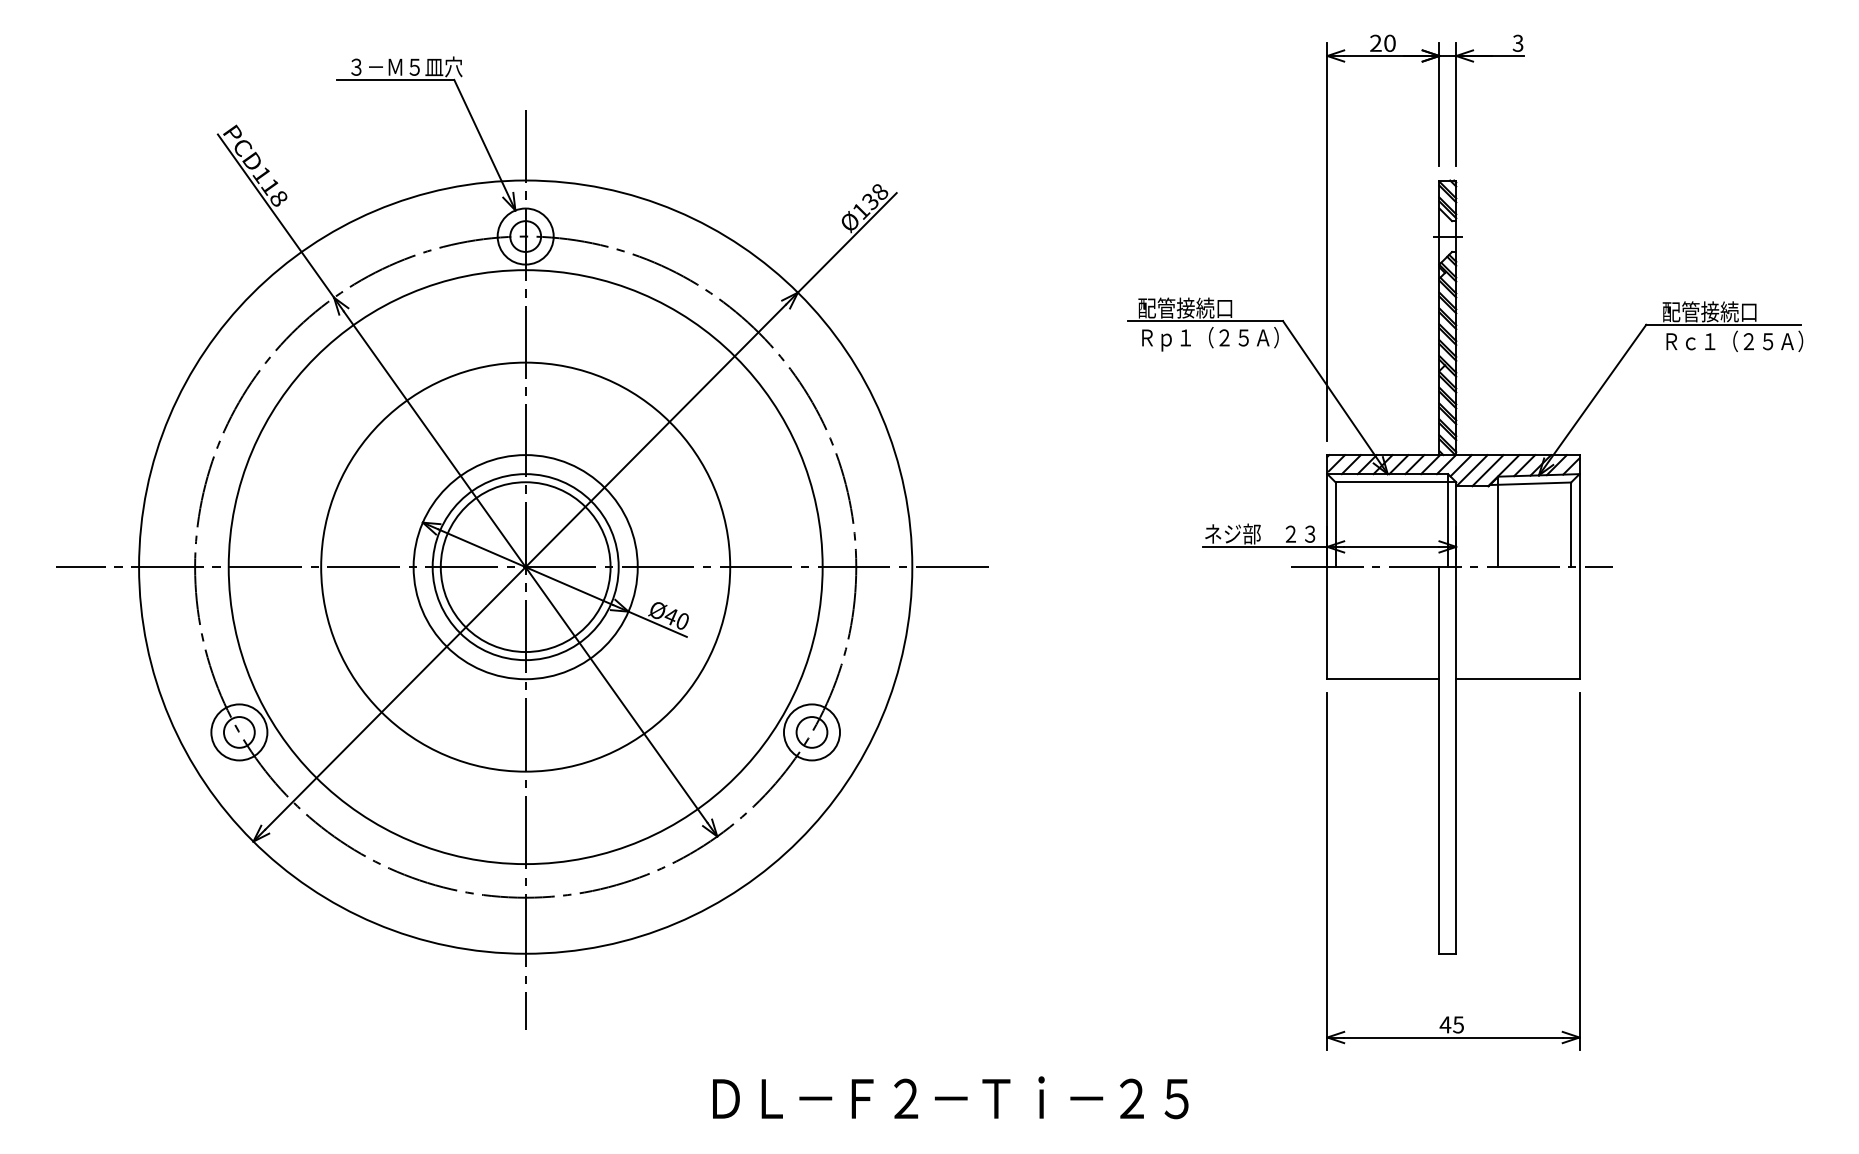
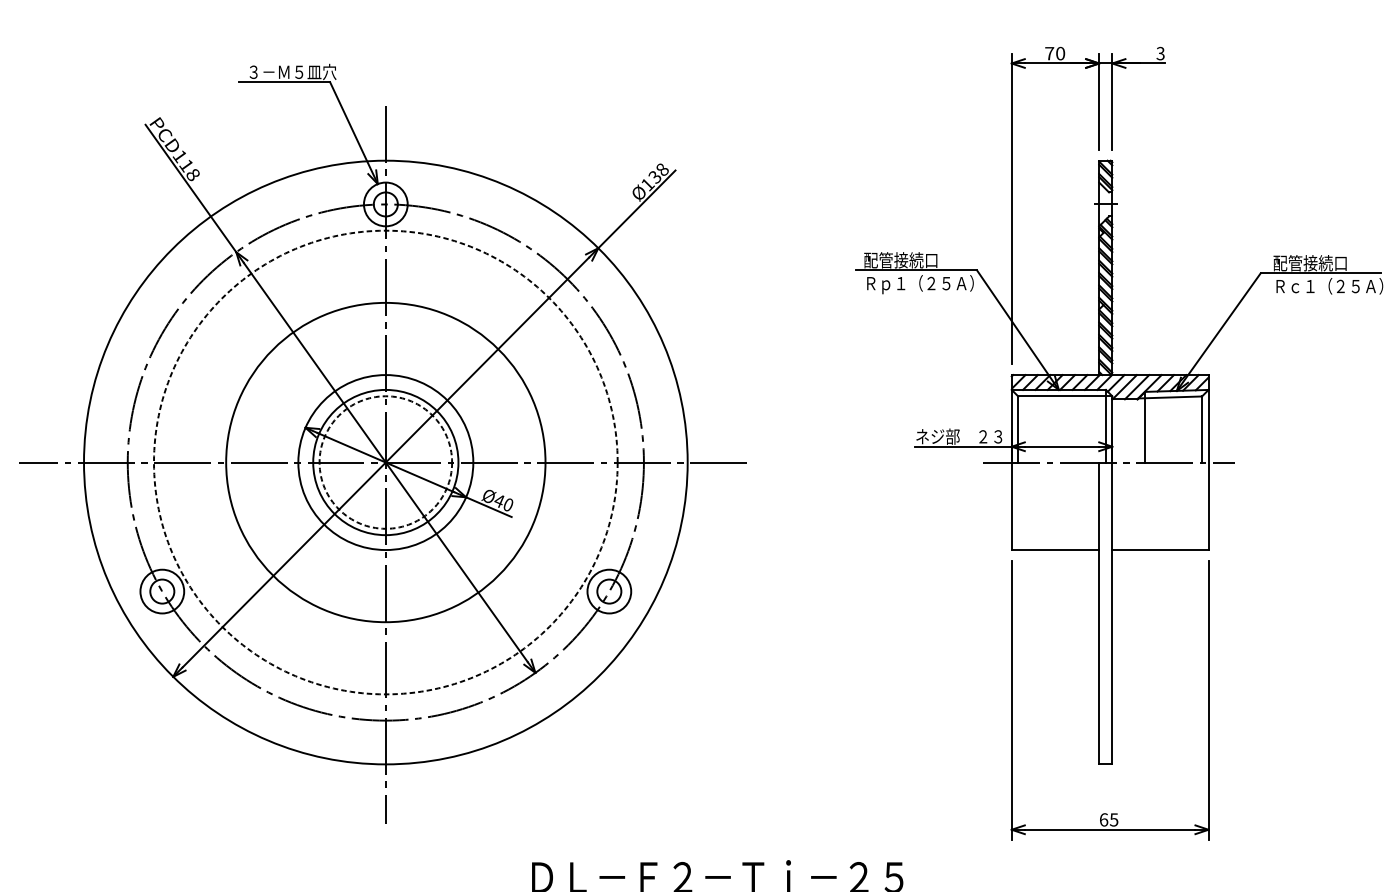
text: (1375, 42) -> (1049, 52), 20 -> 70
circle: (525, 567) -> (385, 462), solid -> dashed
circle: (525, 567) -> (385, 462), solid -> dashed
text: (1445, 1024) -> (1103, 819), 45 -> 65

